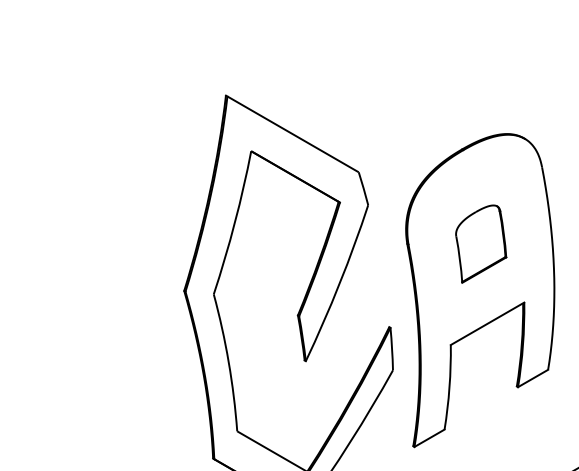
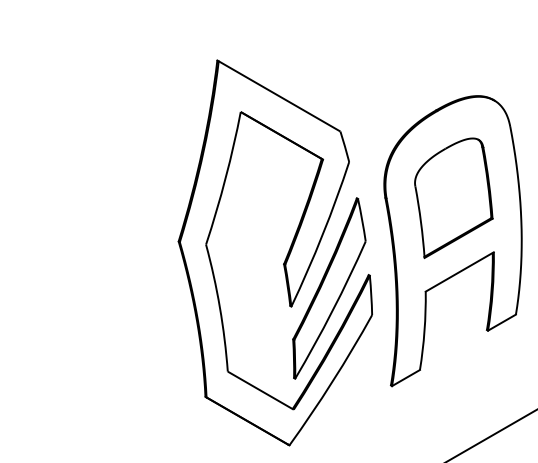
part: (480, 243) -> (453, 197), size x1.67
part: (346, 341) -> (329, 288), added

